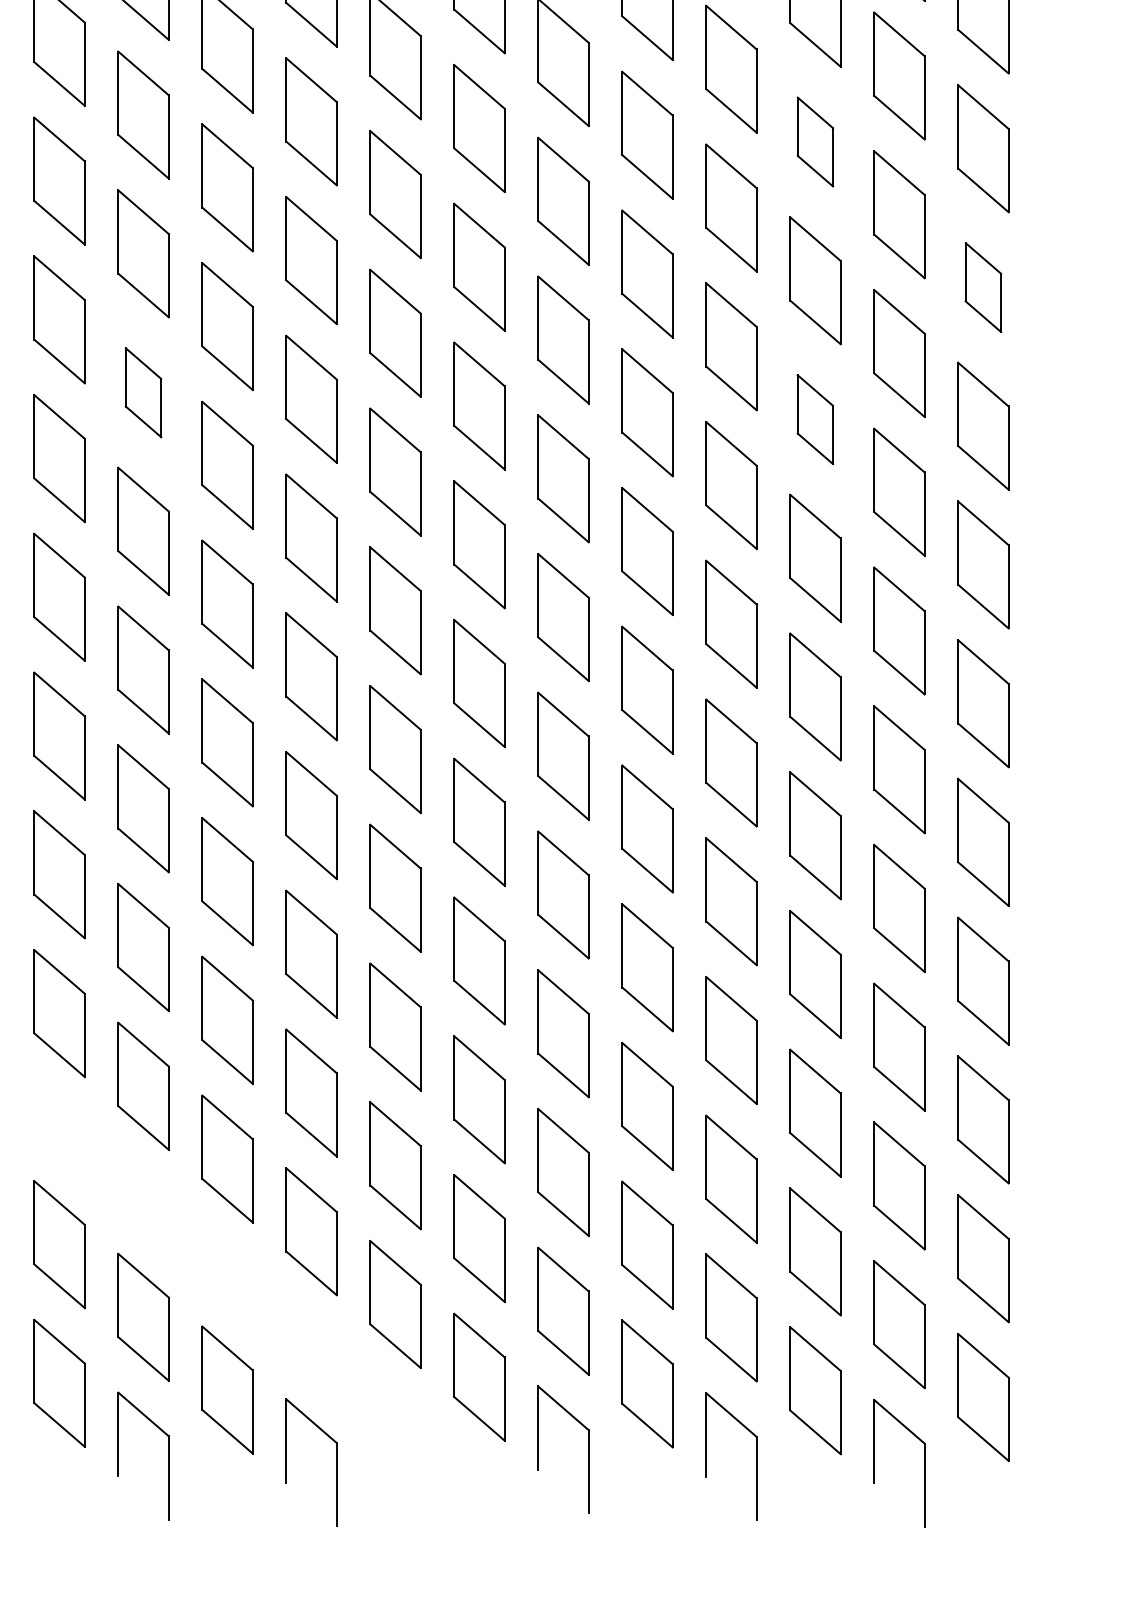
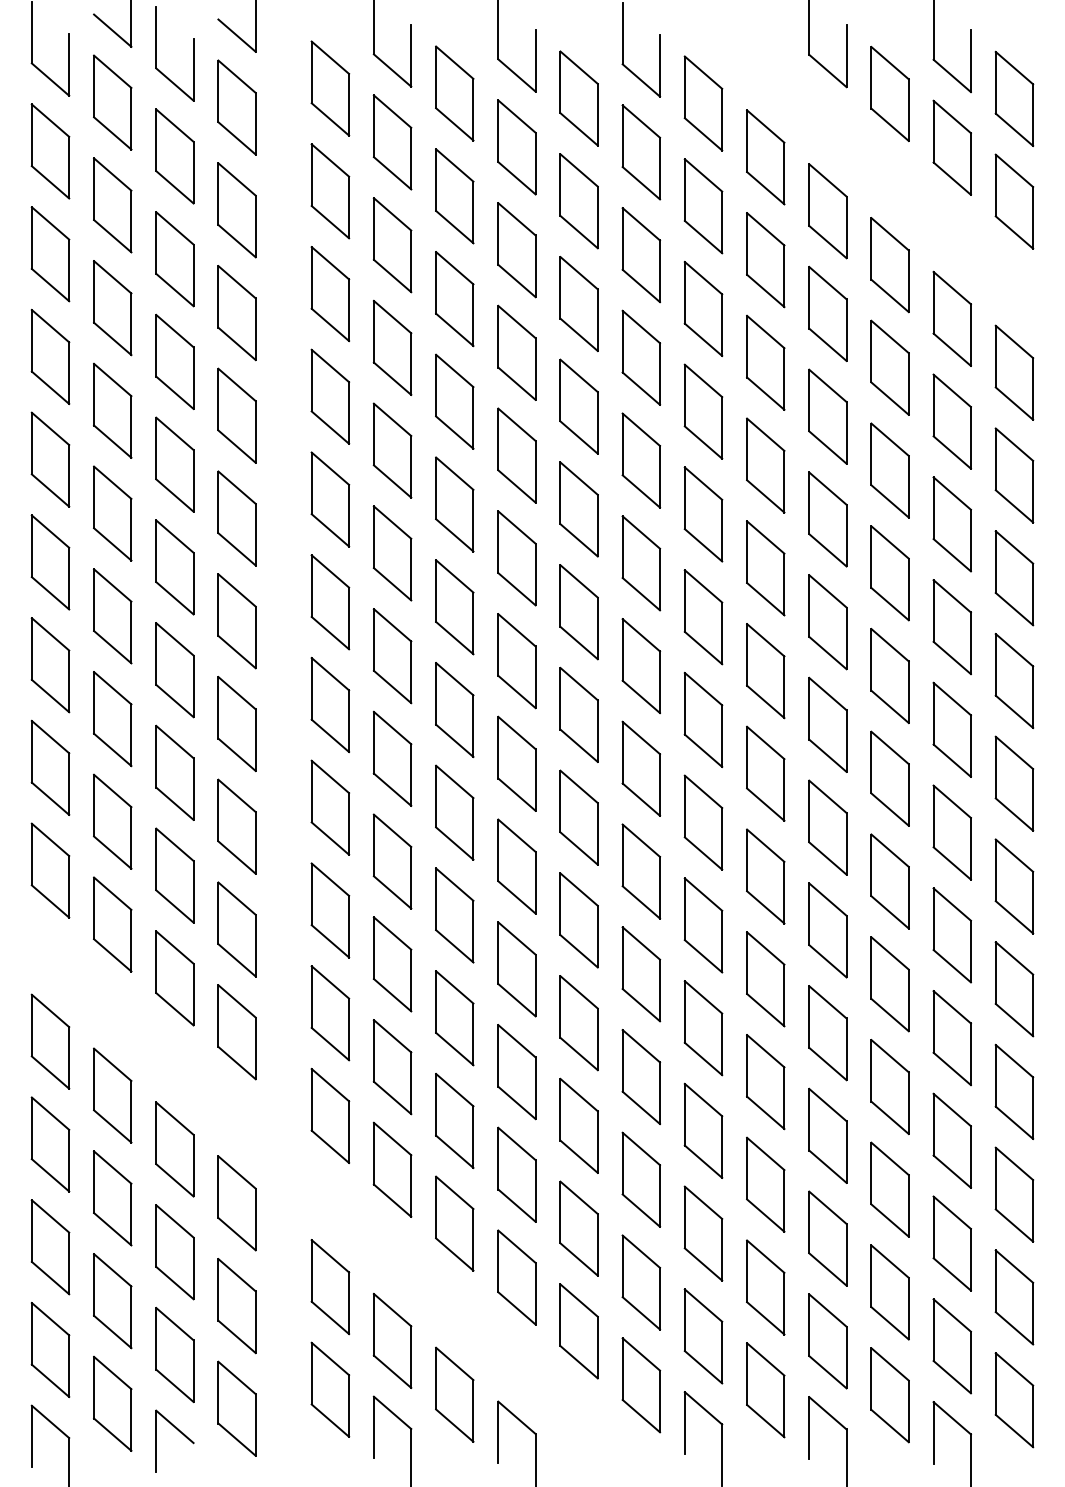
part: (814, 141) -> (889, 470), size x1.43
part: (983, 287) -> (1014, 578), size x1.43
part: (143, 393) -> (392, 656), size x1.43
part: (814, 420) -> (889, 676), size x1.43

